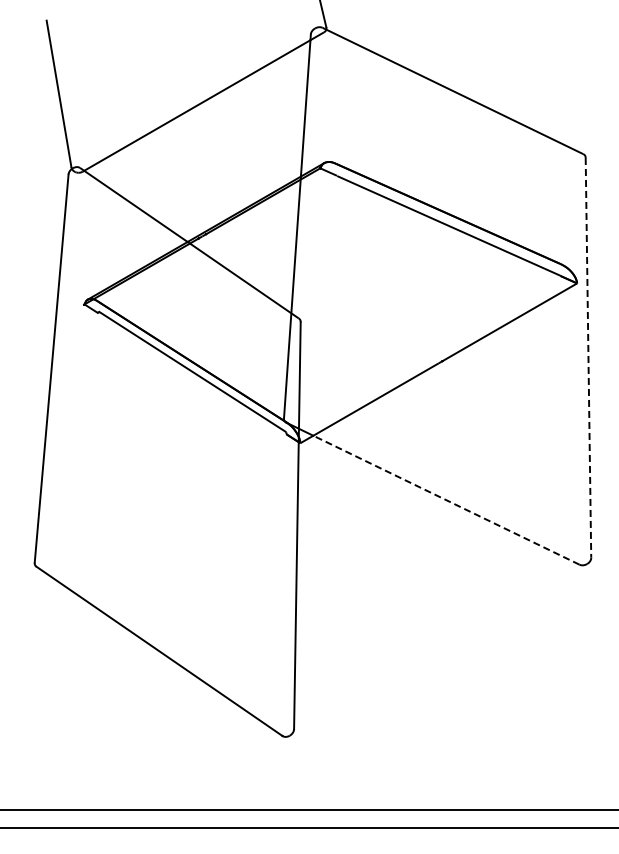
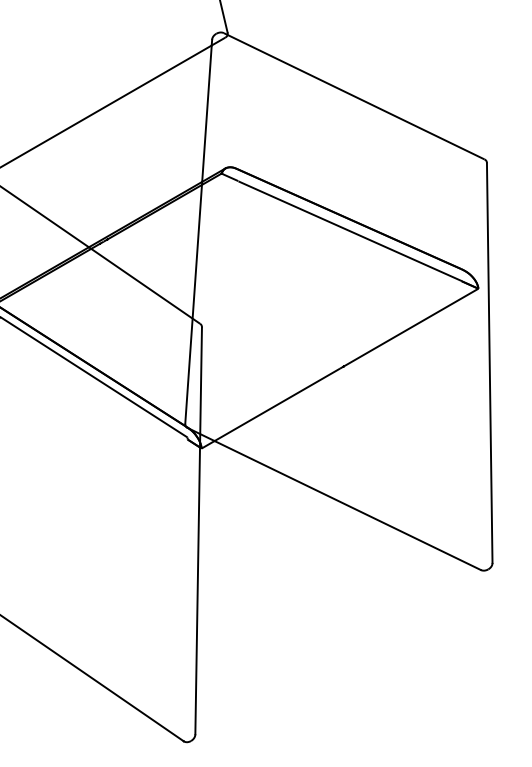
line: (588, 357) -> (489, 362), dashed -> solid
line: (446, 500) -> (347, 505), dashed -> solid

